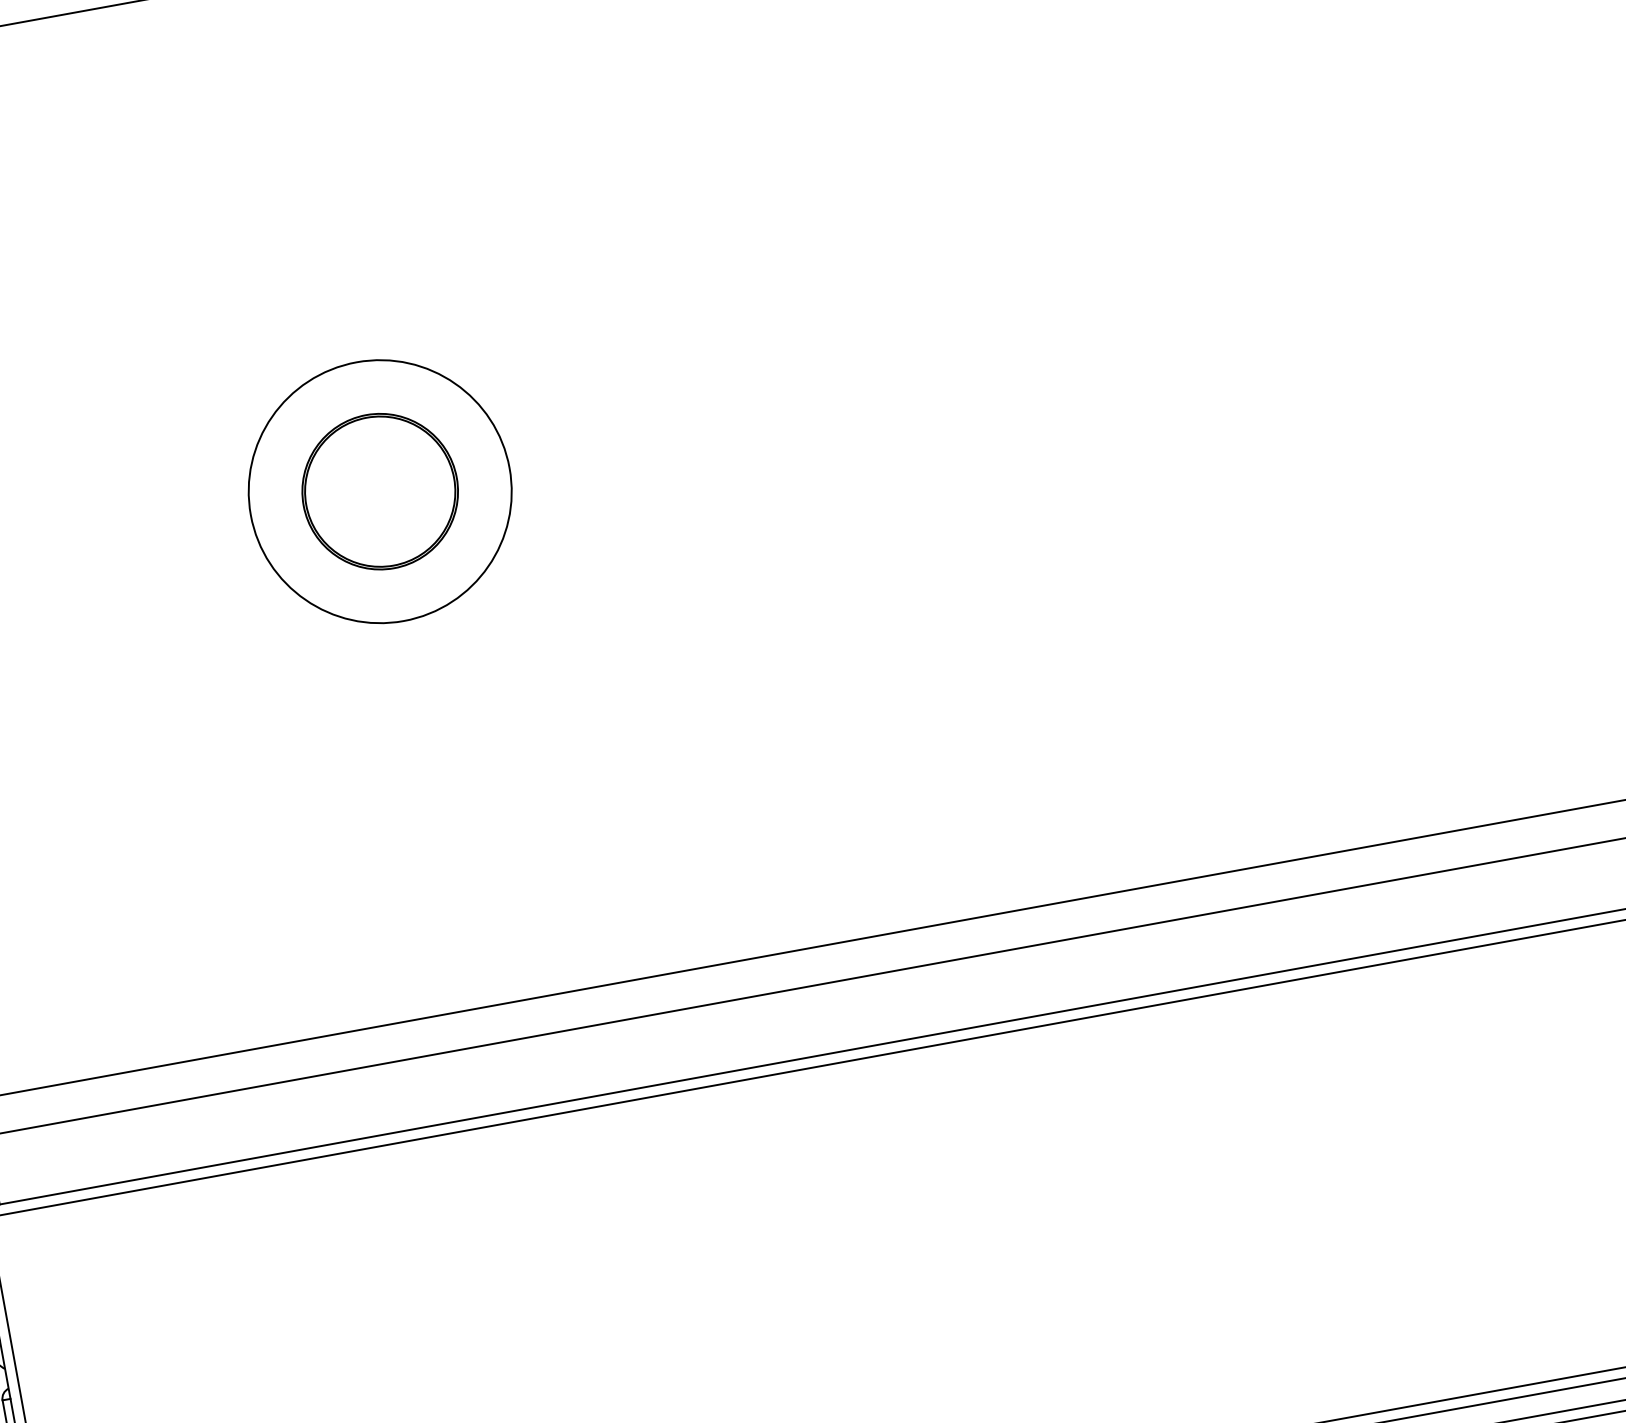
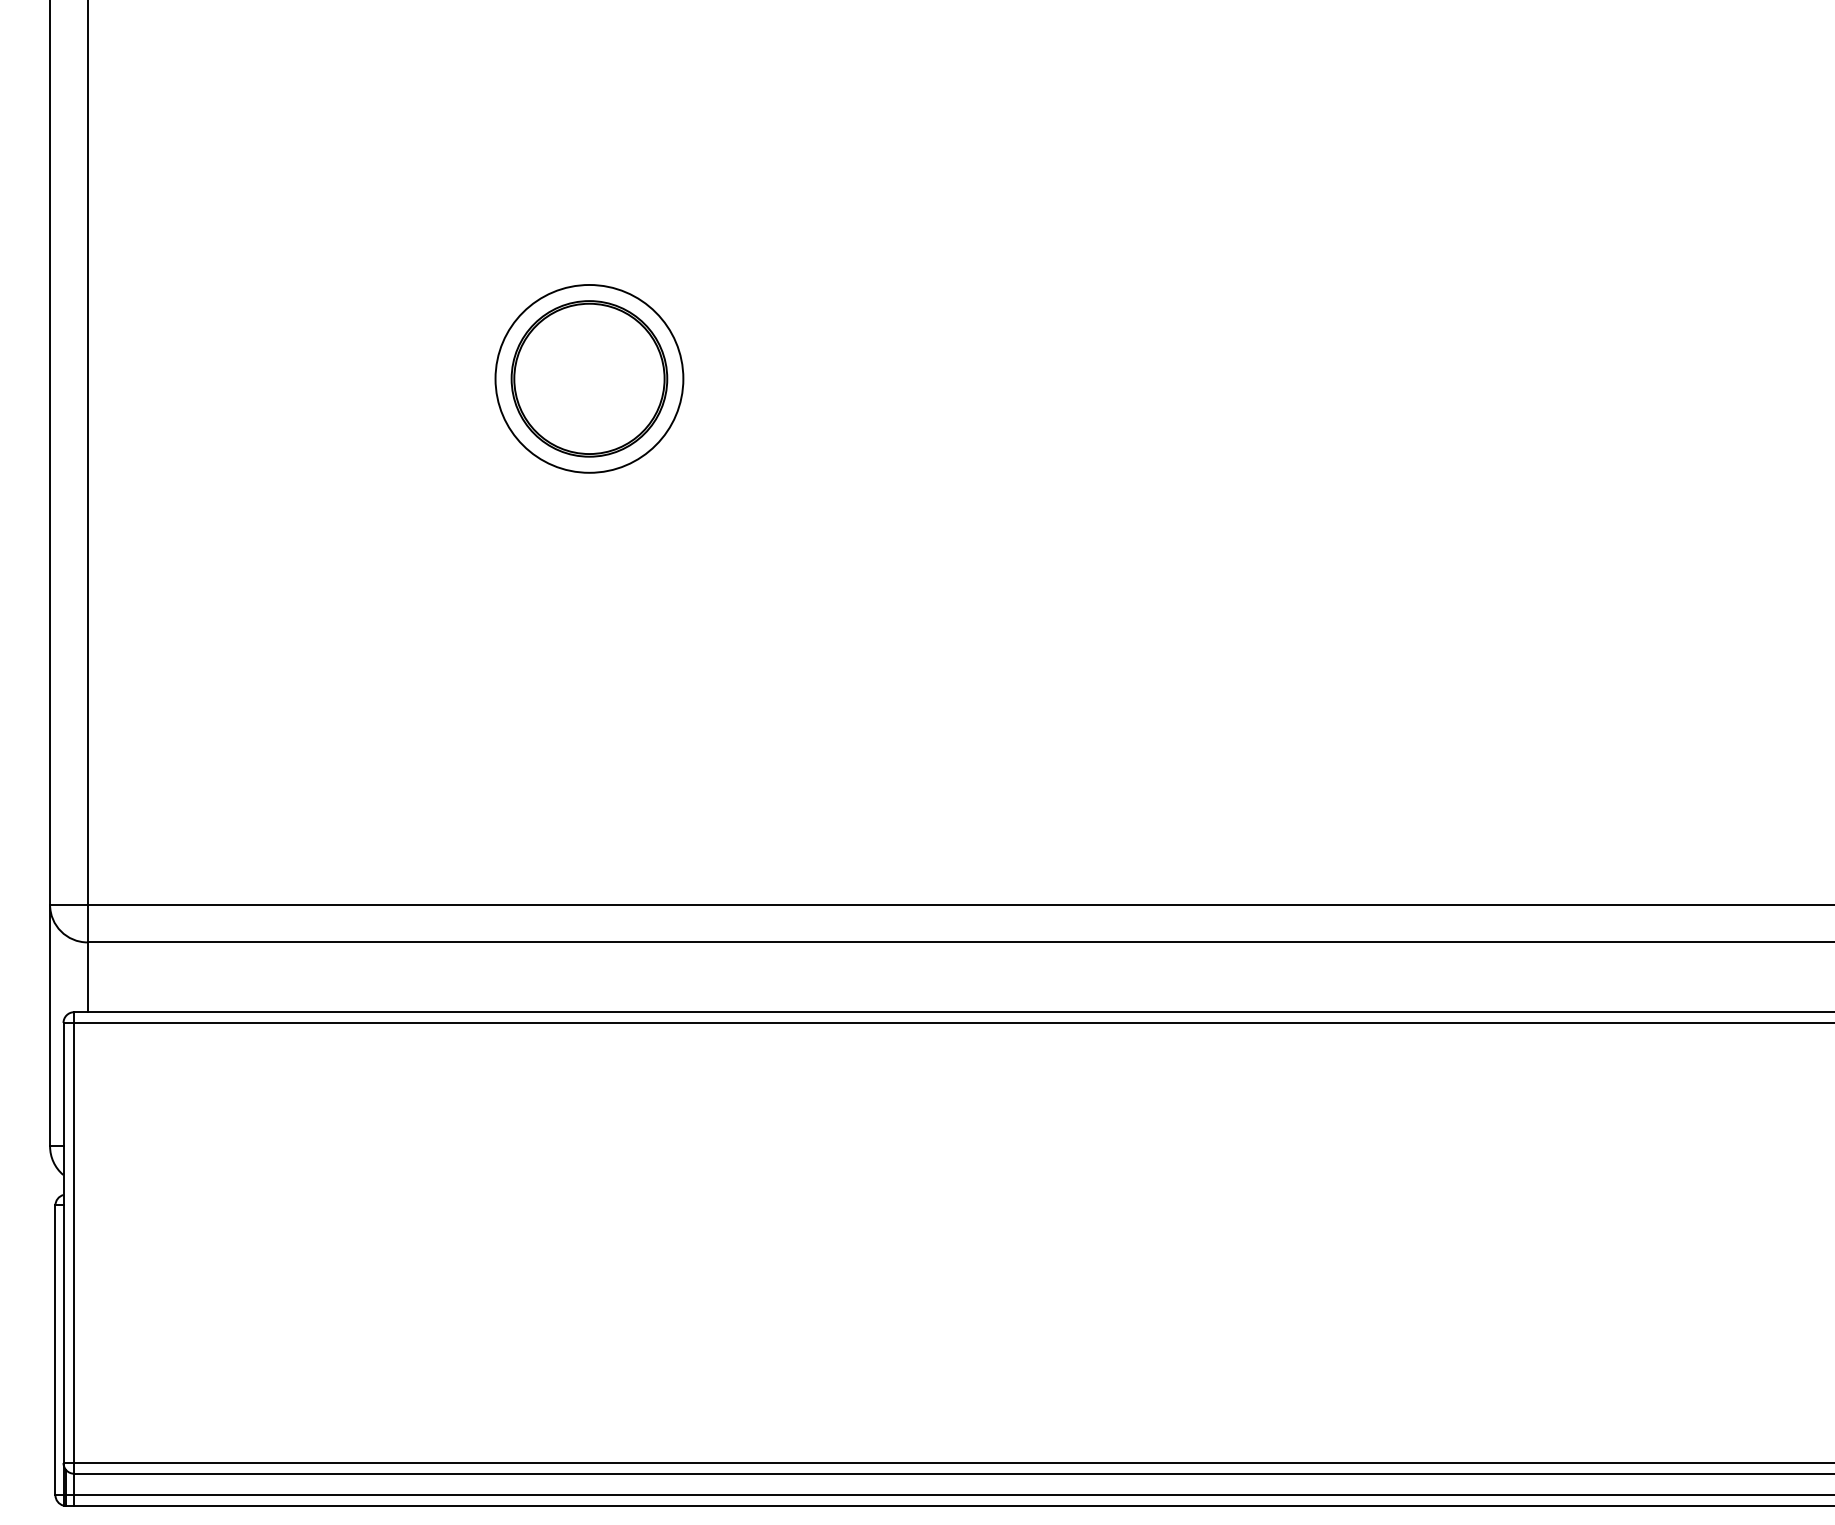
circle: (380, 491) -> (589, 378), size x0.71

